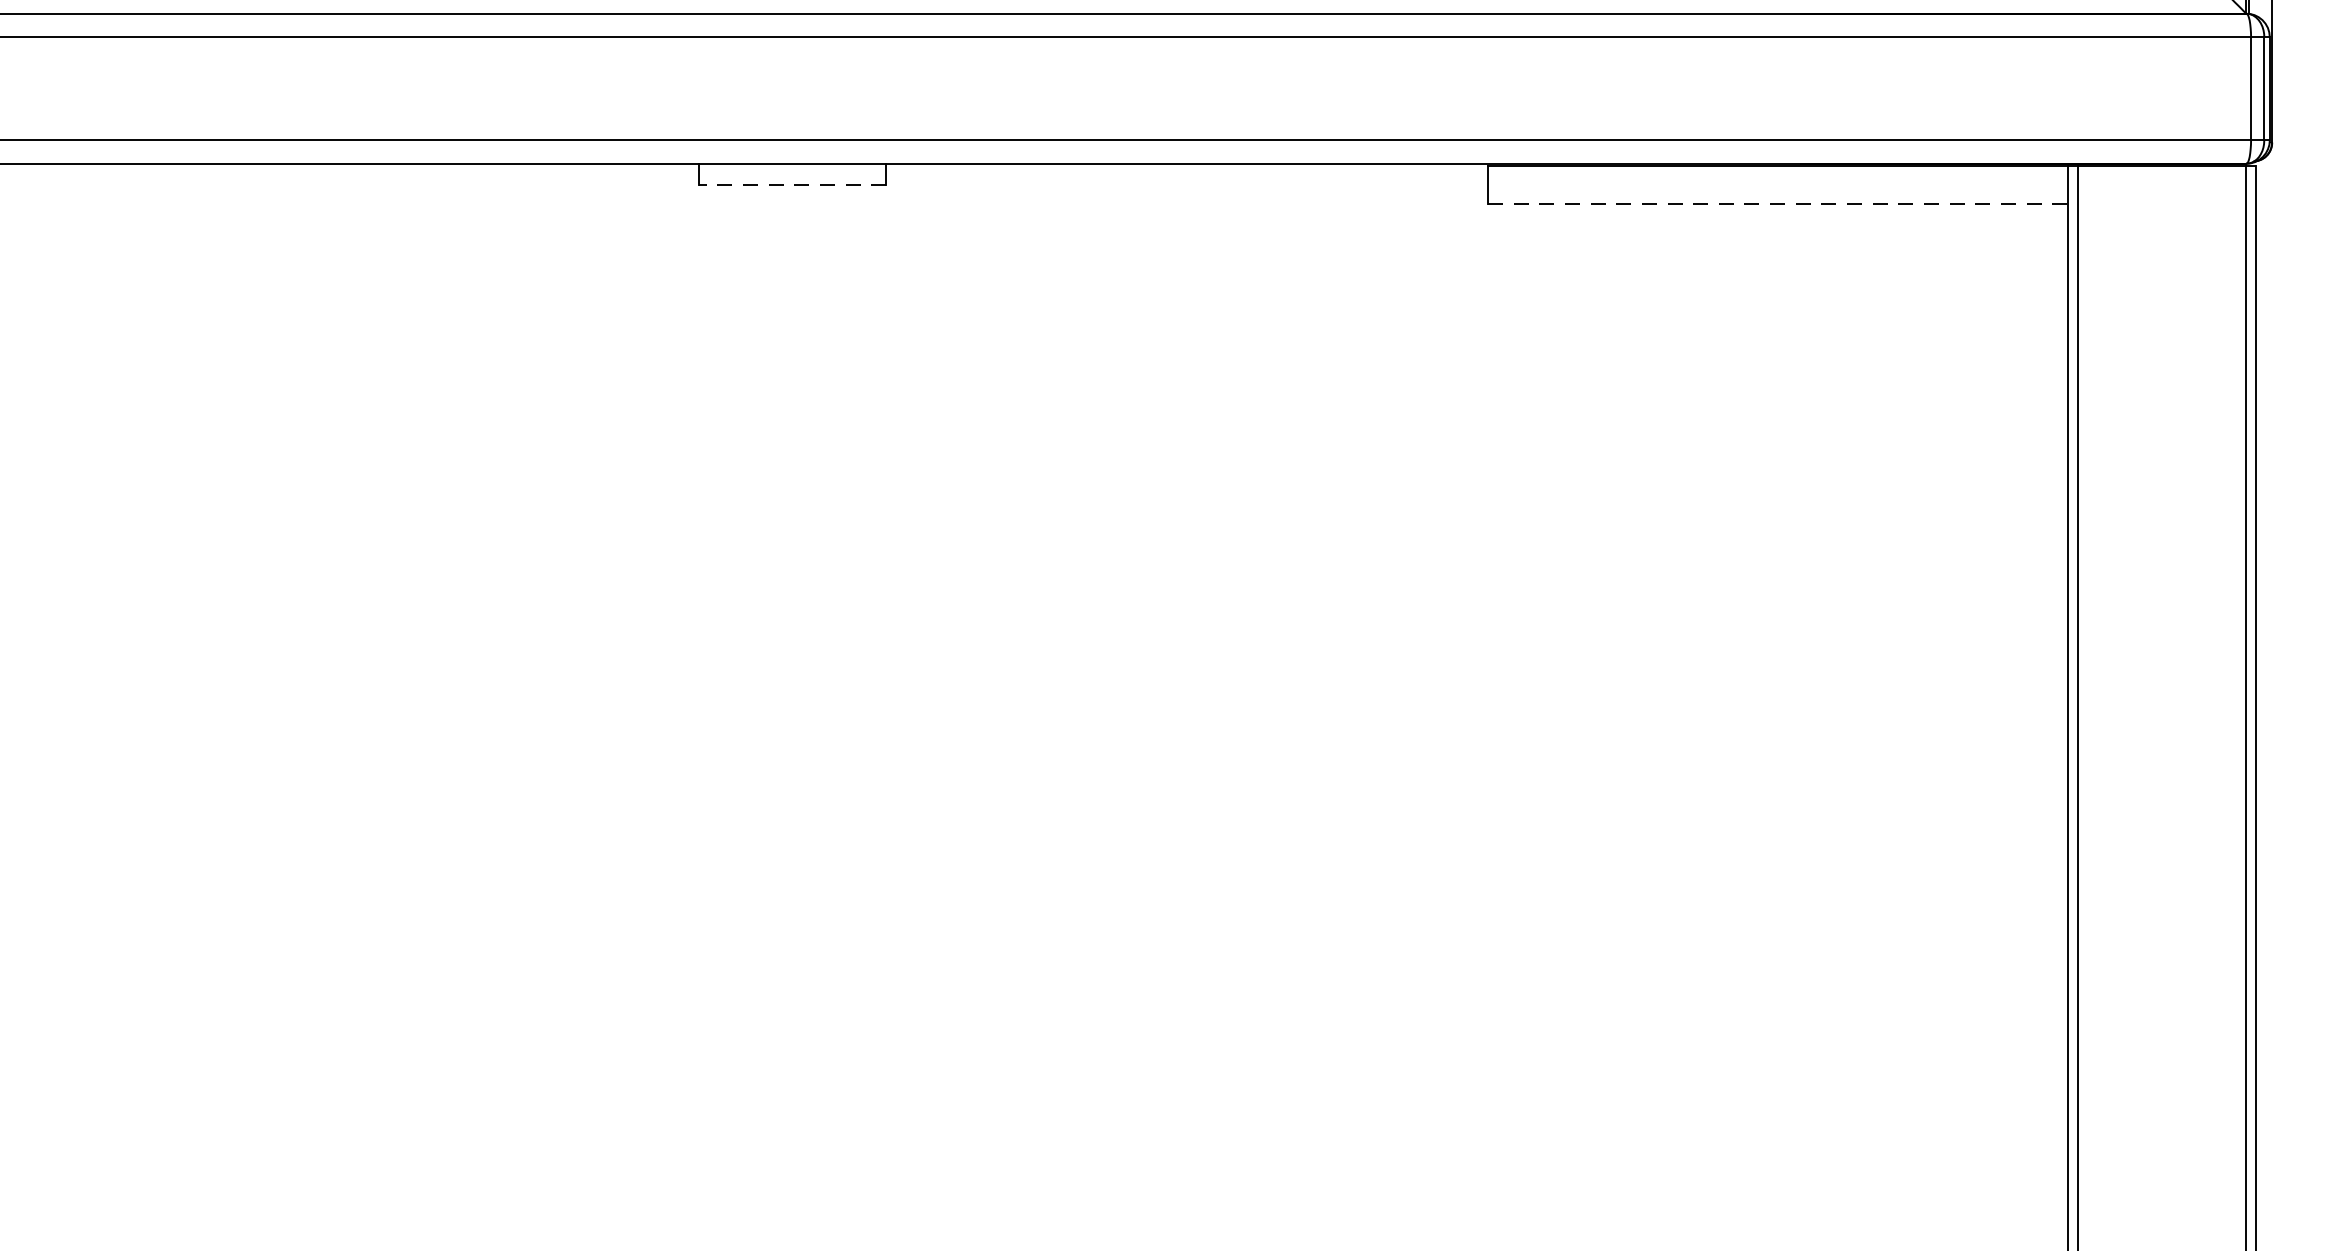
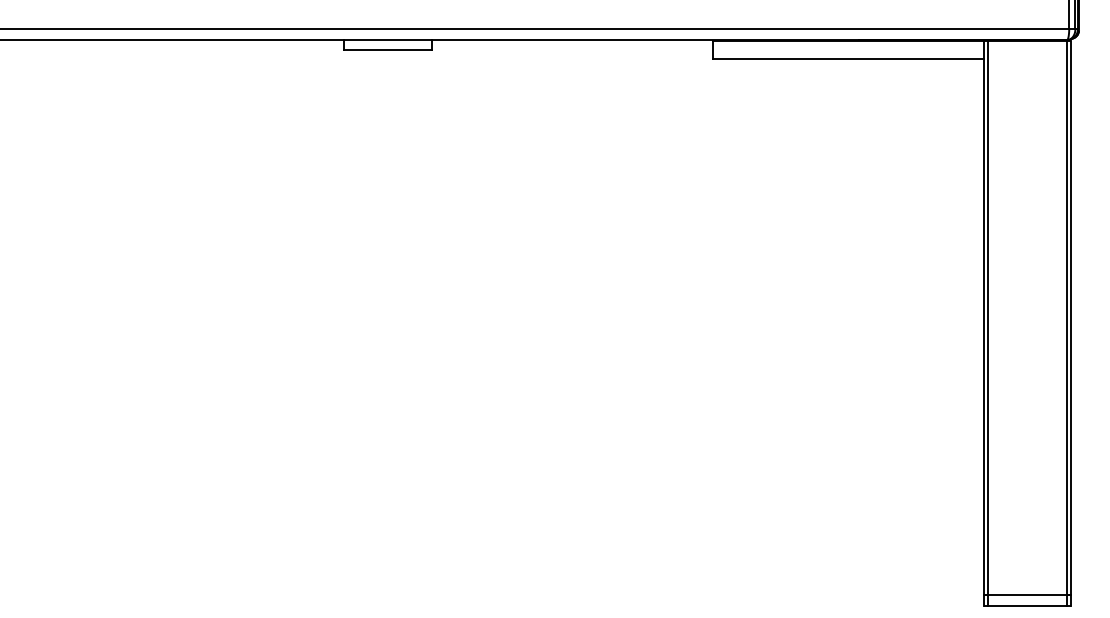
line: (792, 183) -> (388, 49), dashed -> solid
line: (1778, 203) -> (848, 58), dashed -> solid

